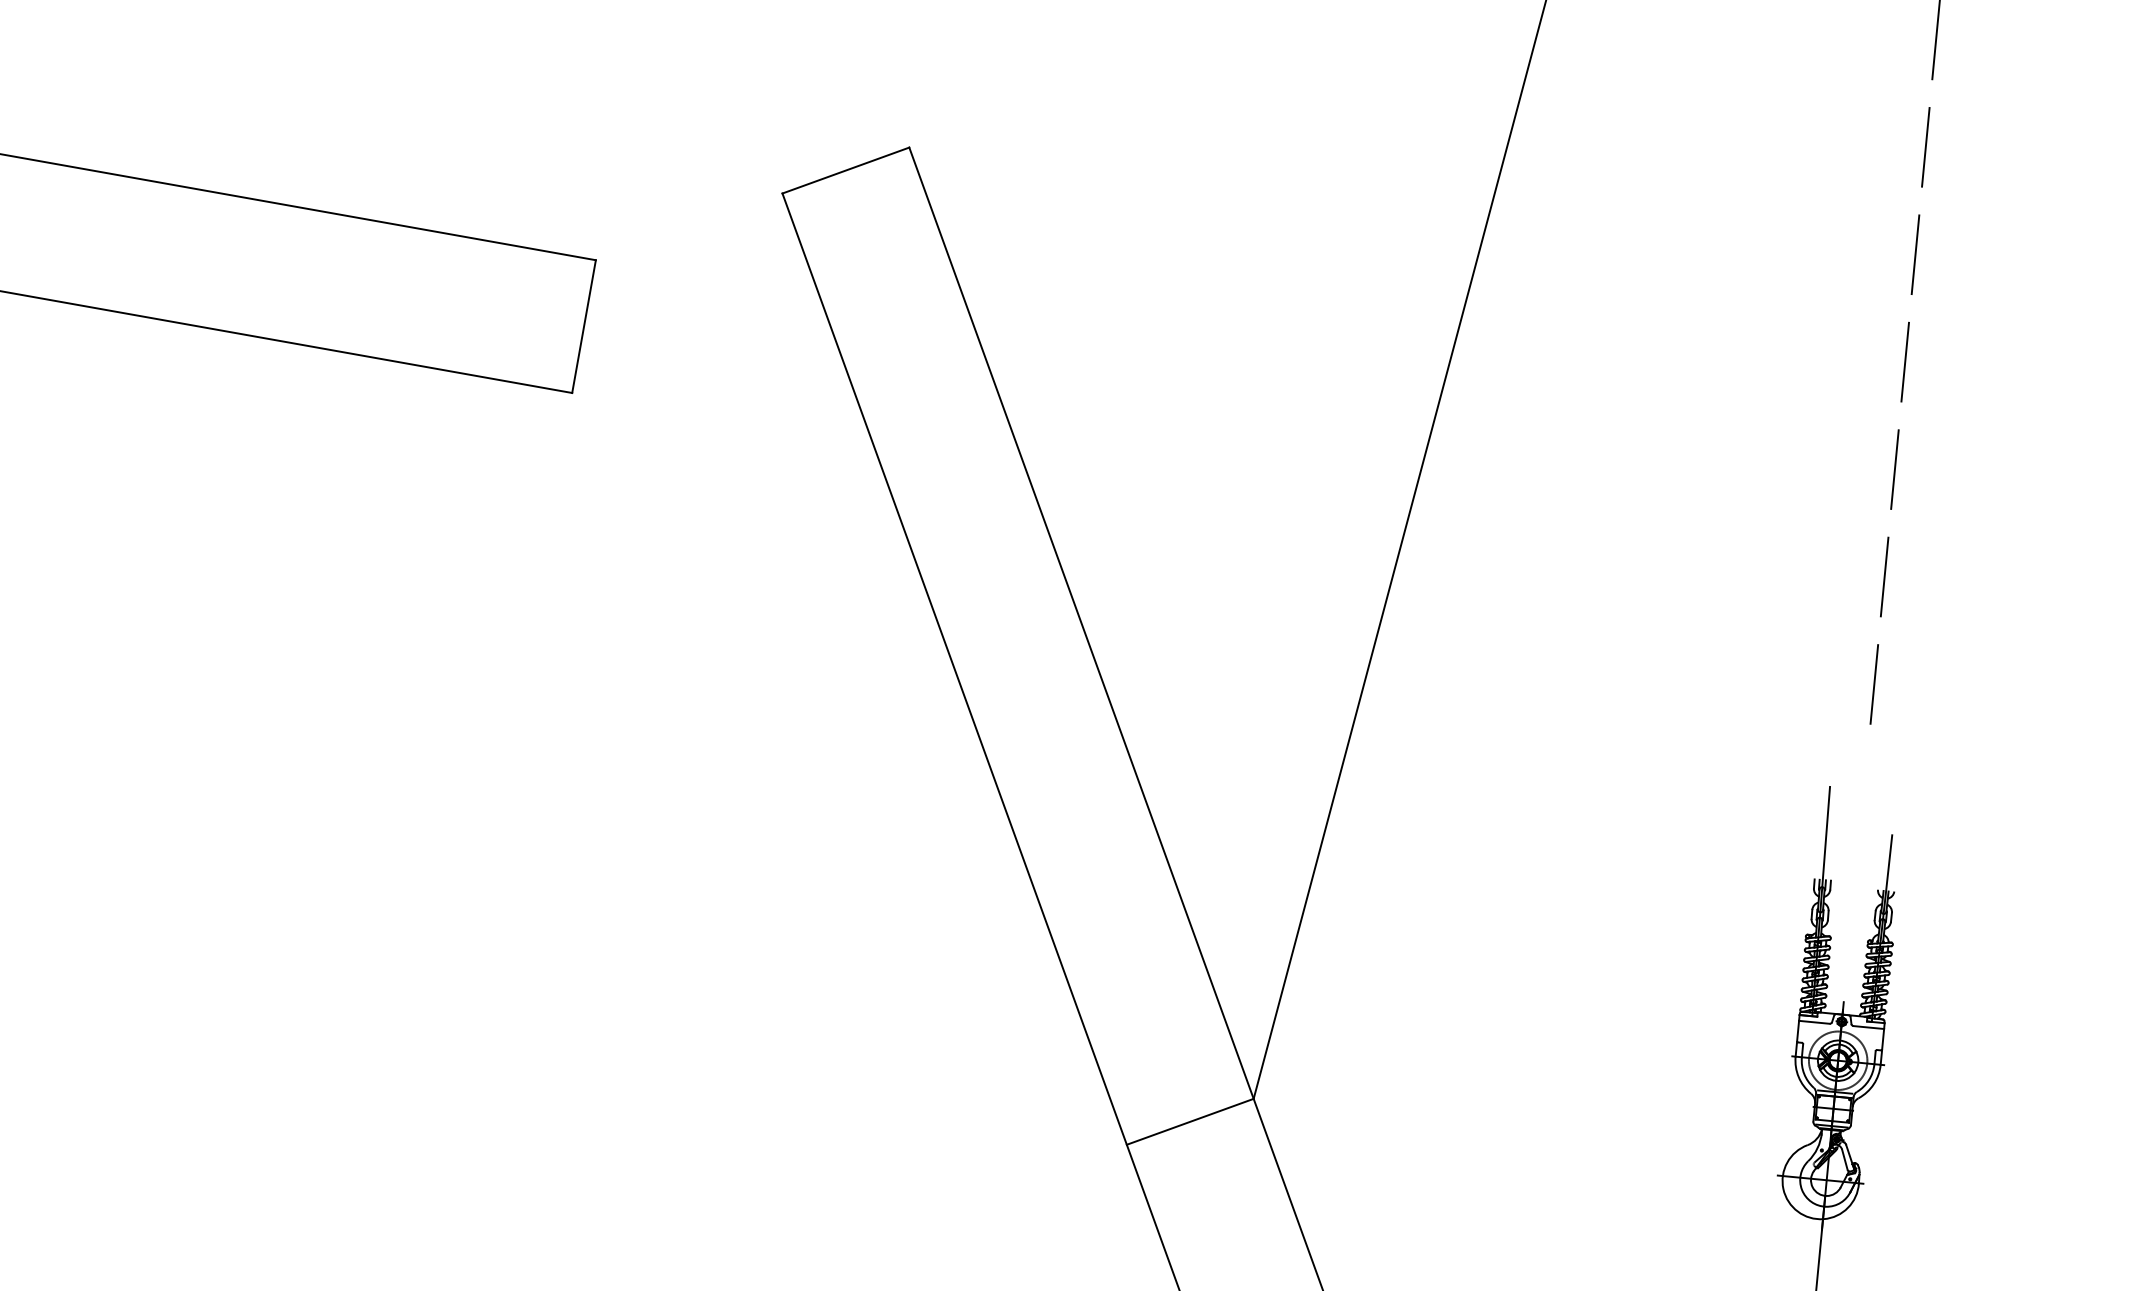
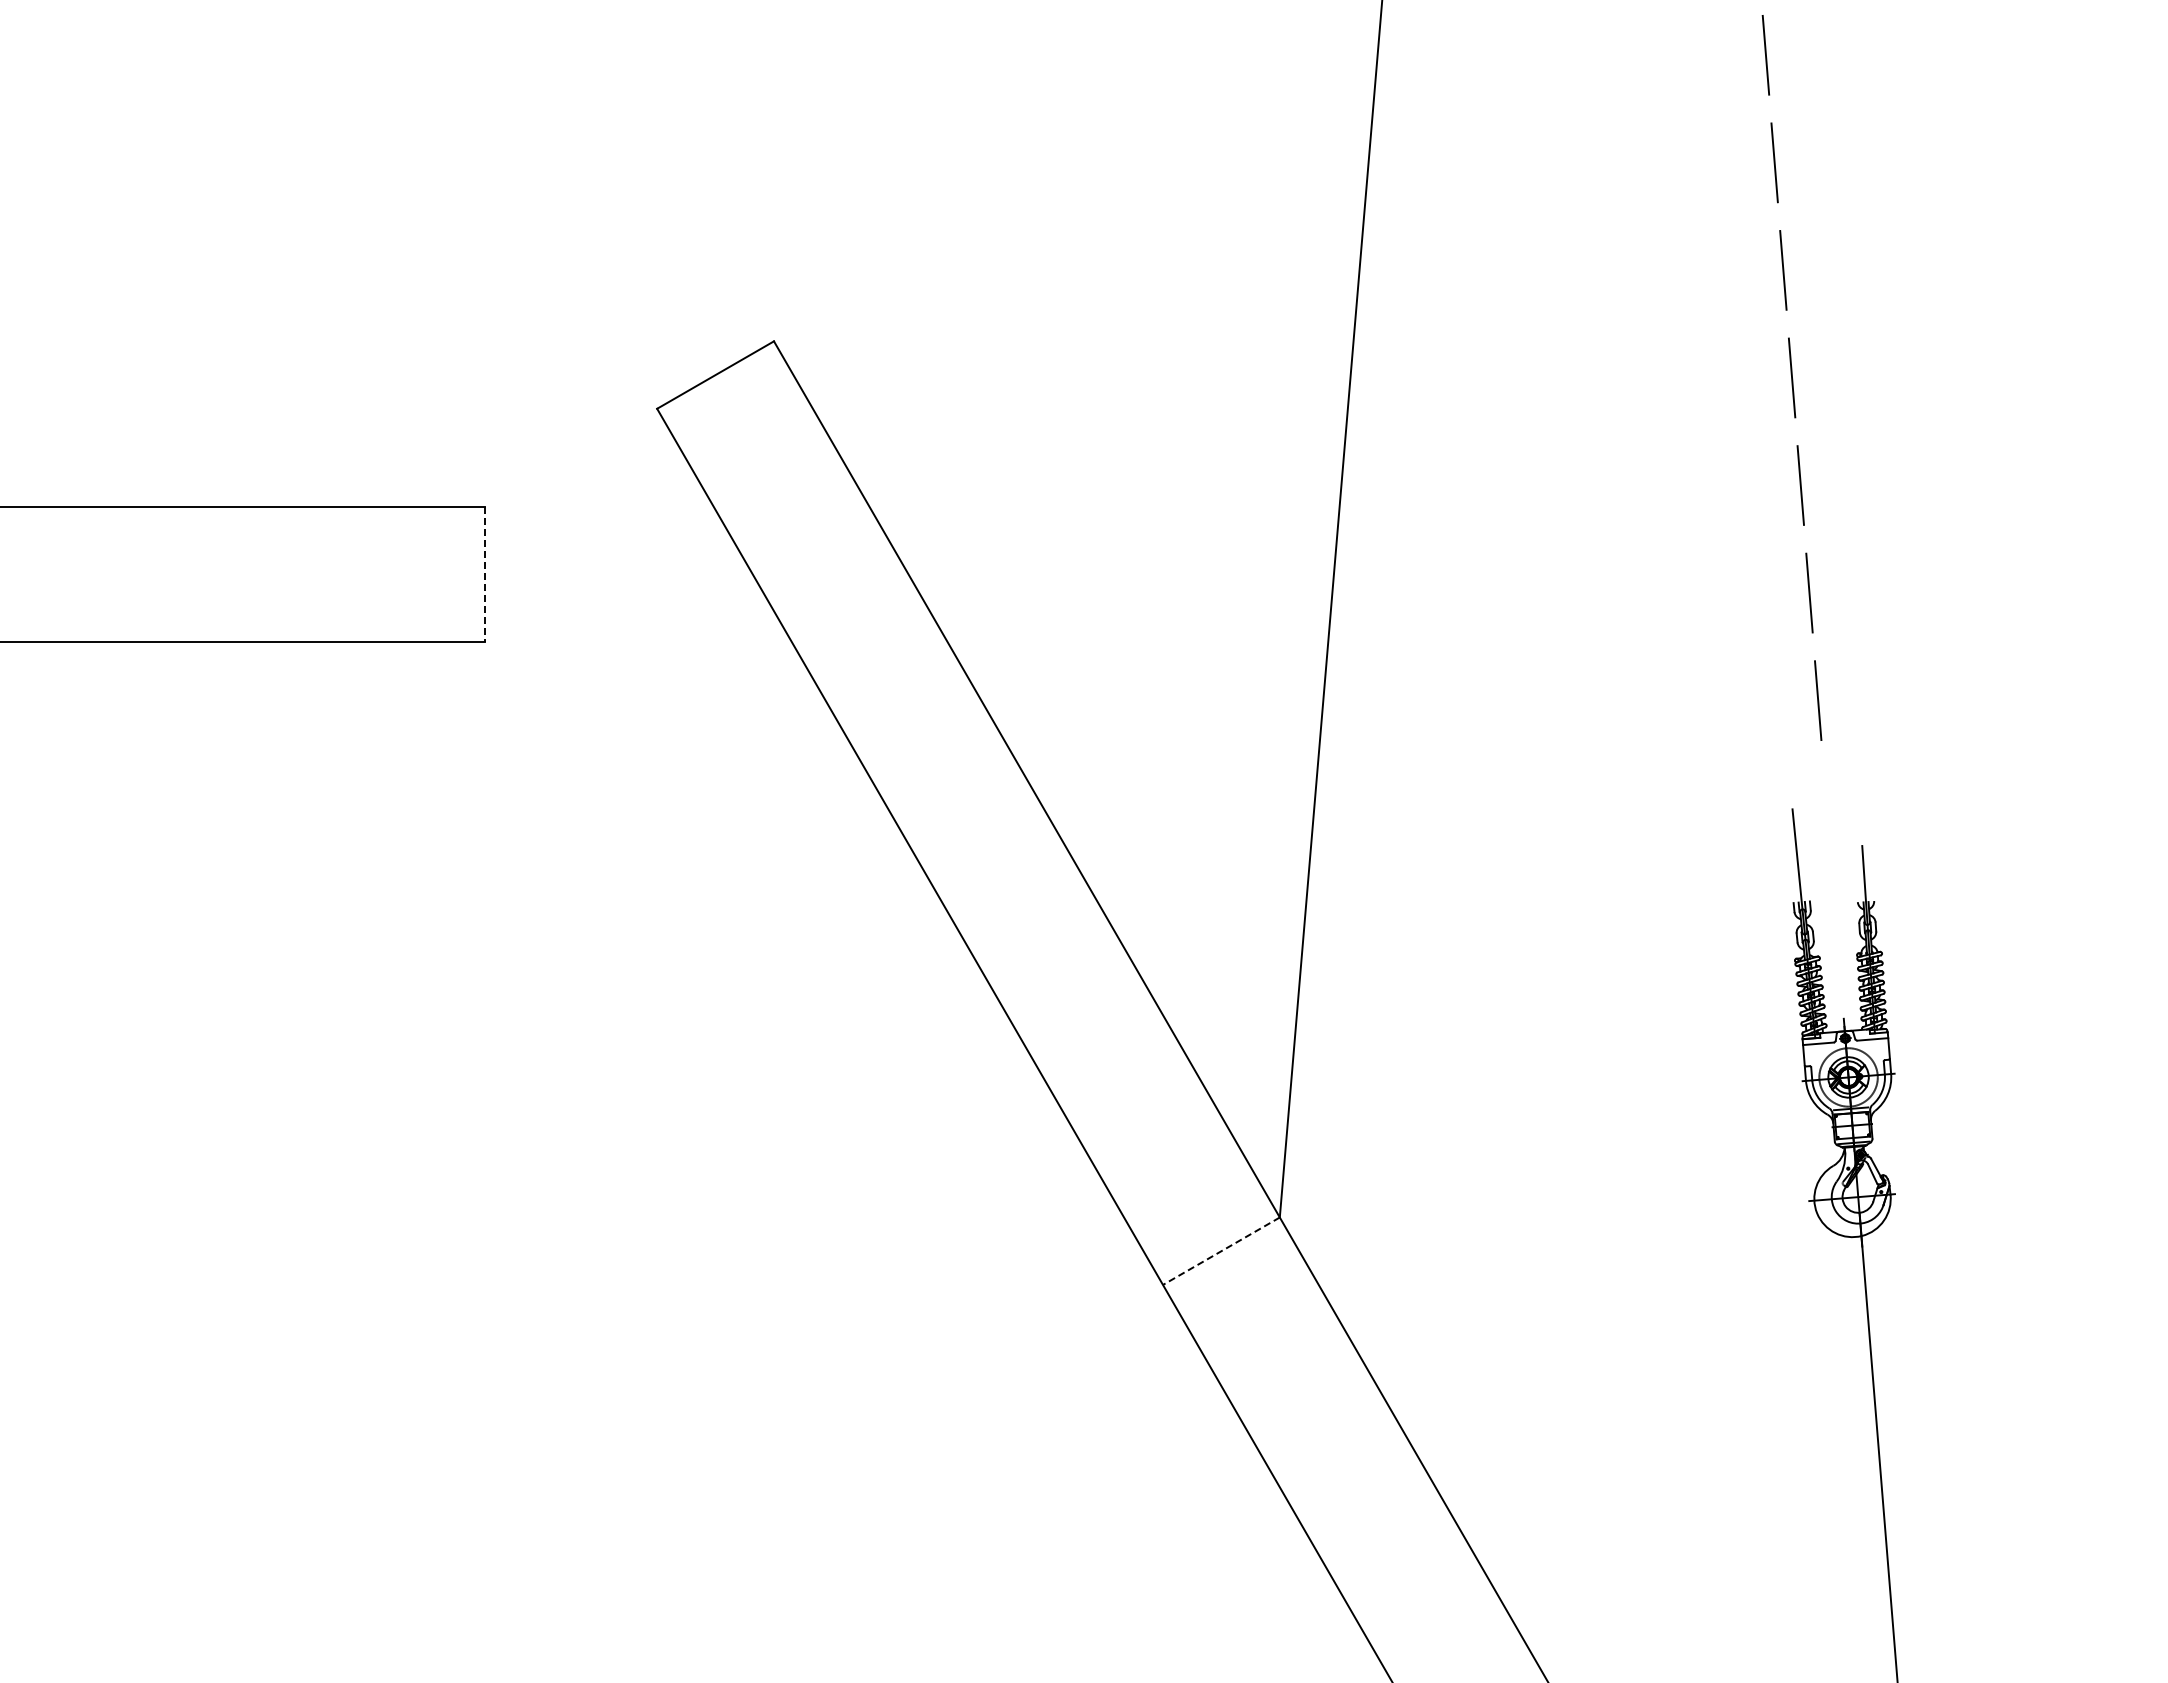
line: (584, 327) -> (485, 575), solid -> dashed
line: (1189, 1121) -> (1220, 1251), solid -> dashed

